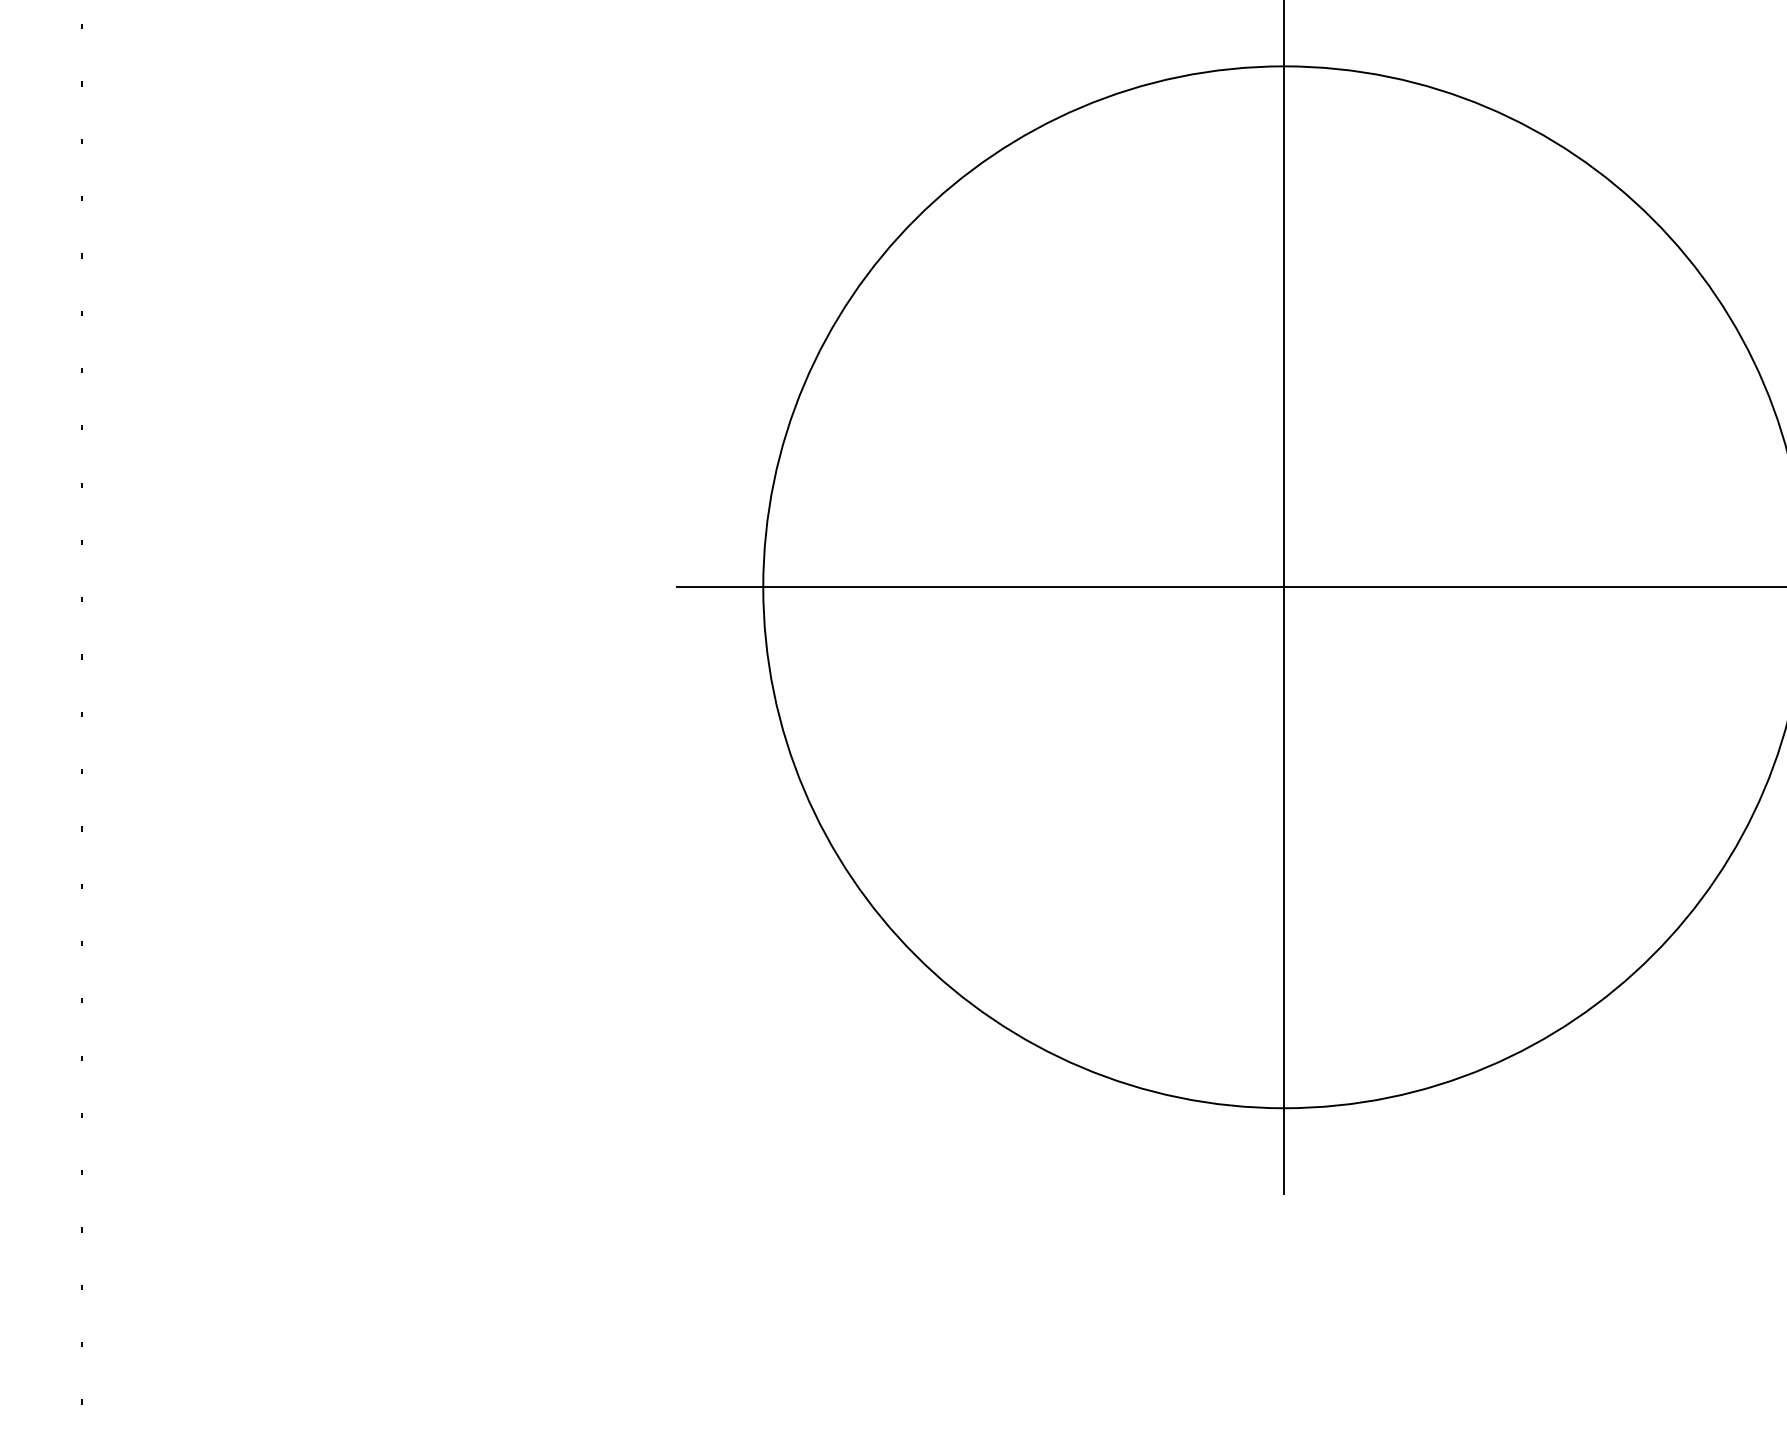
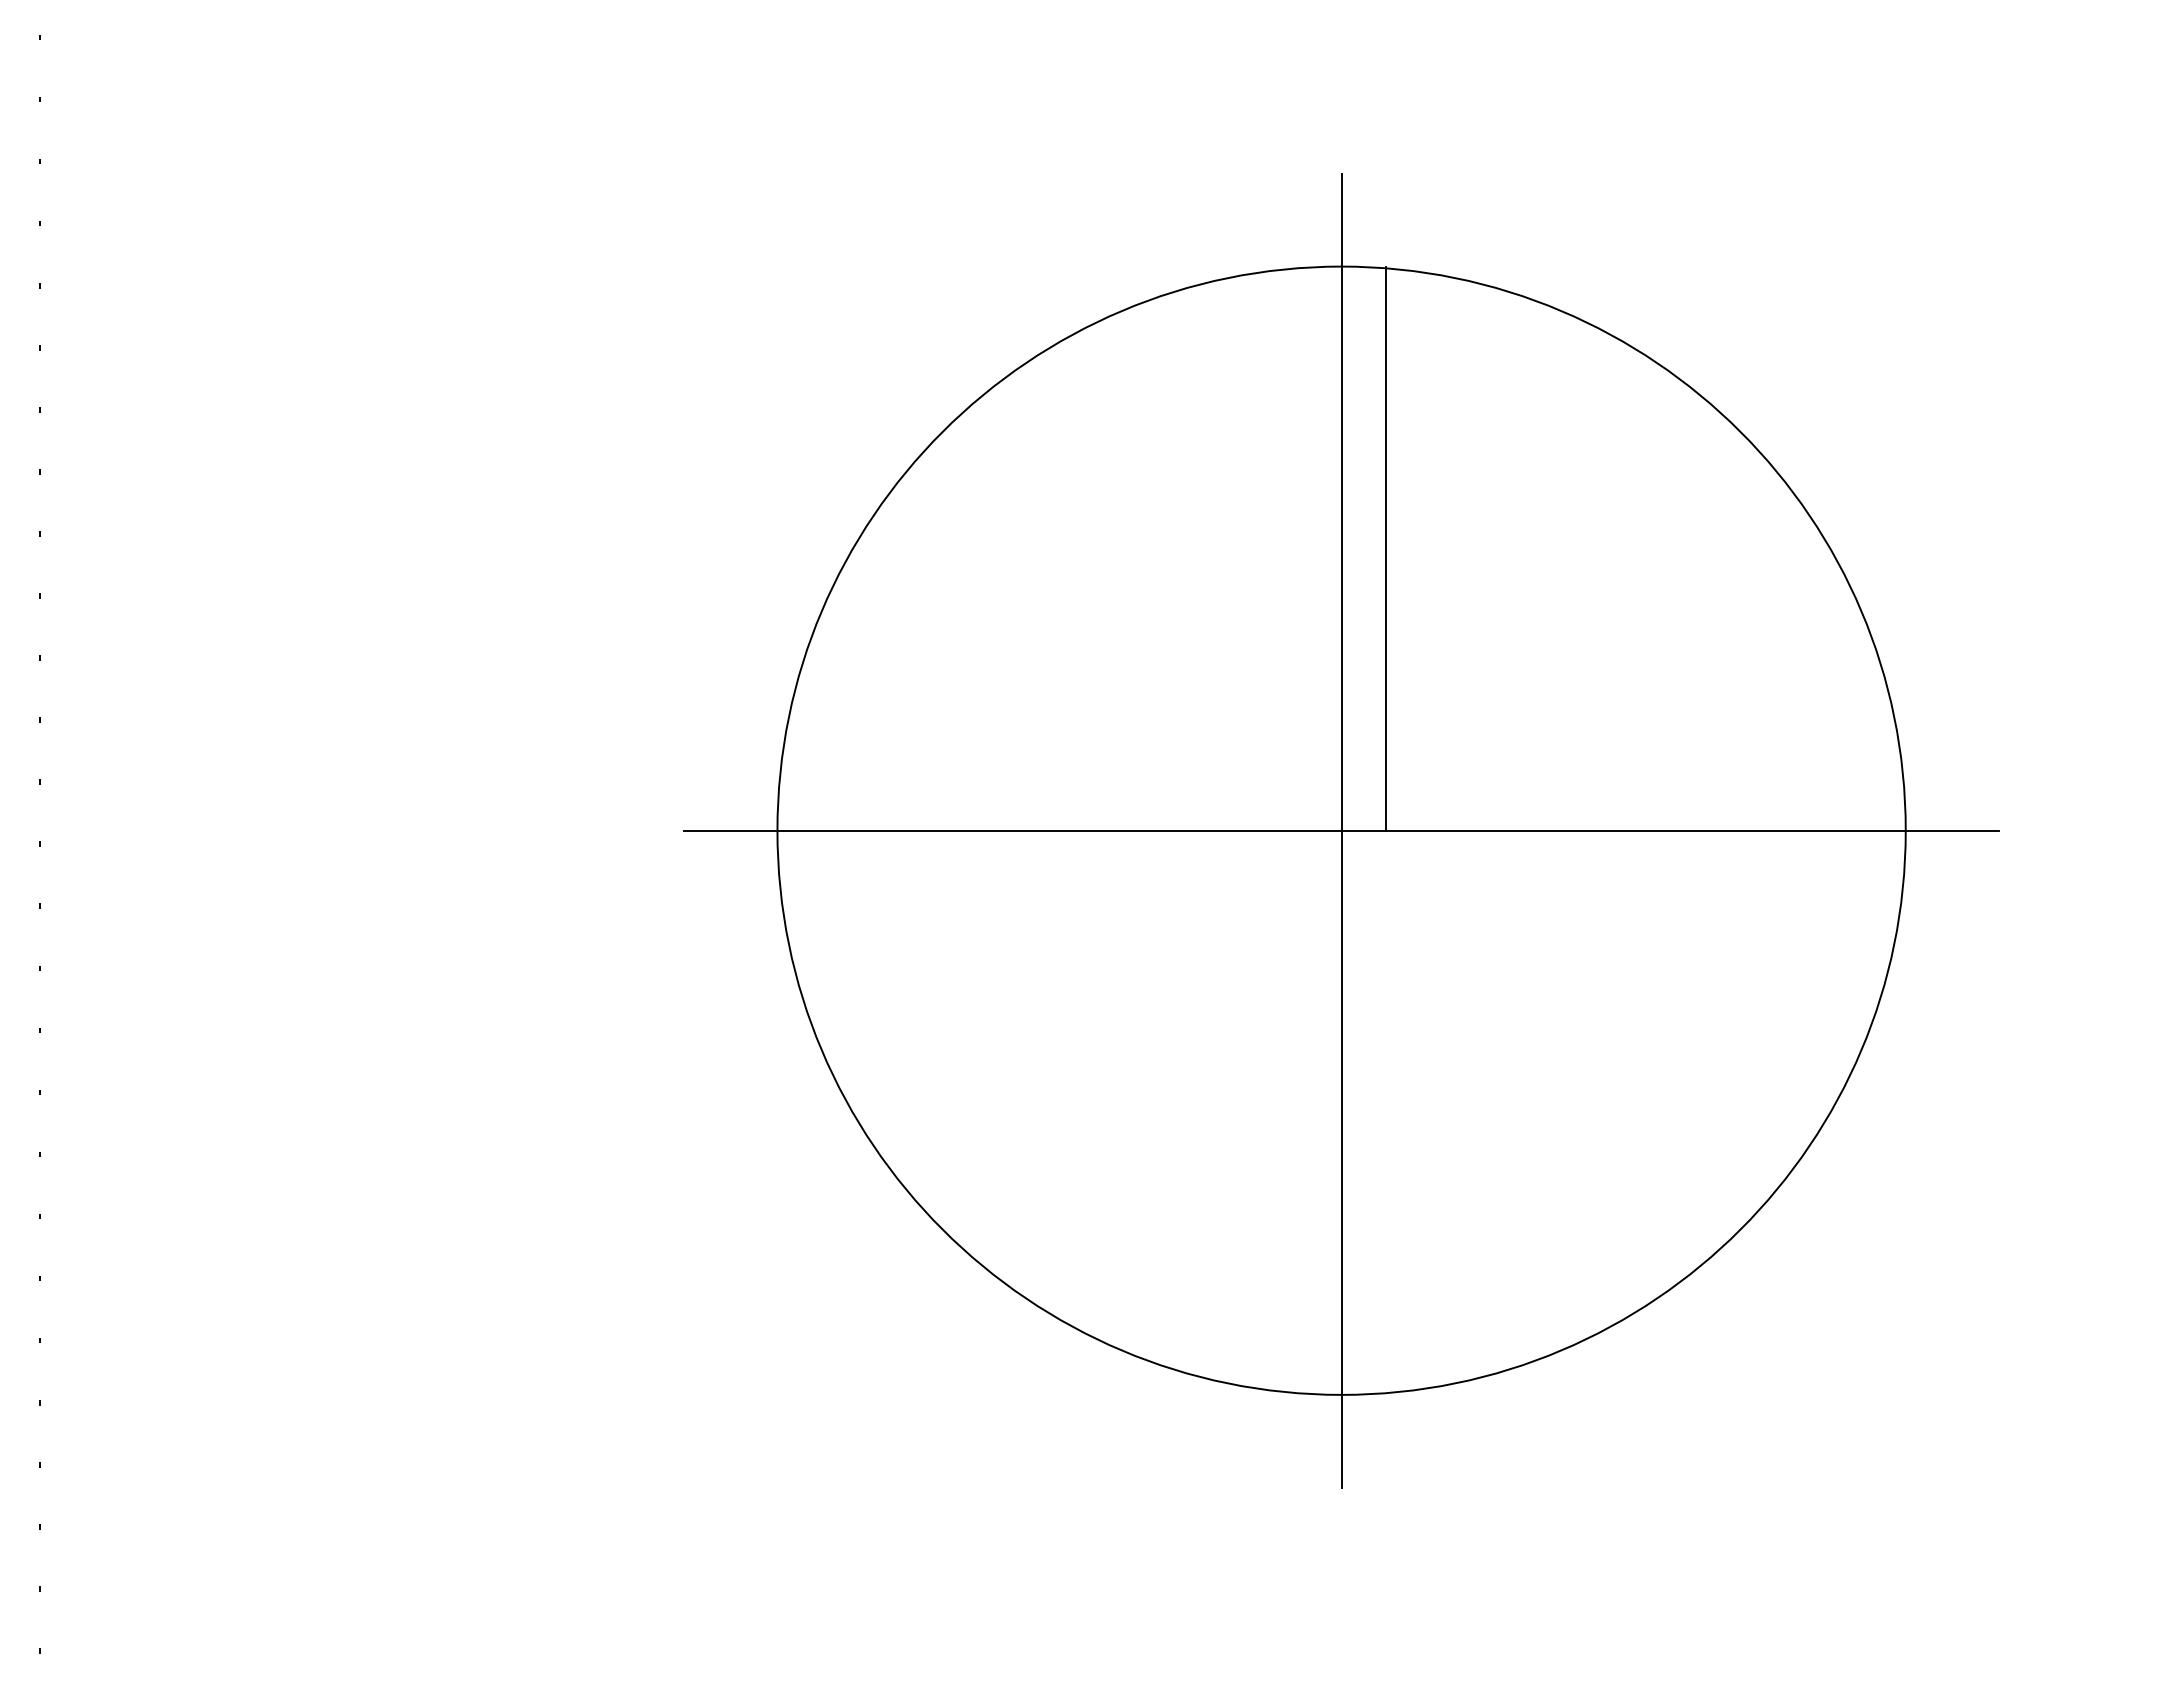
line: (1325, 326) -> (1386, 548), added

